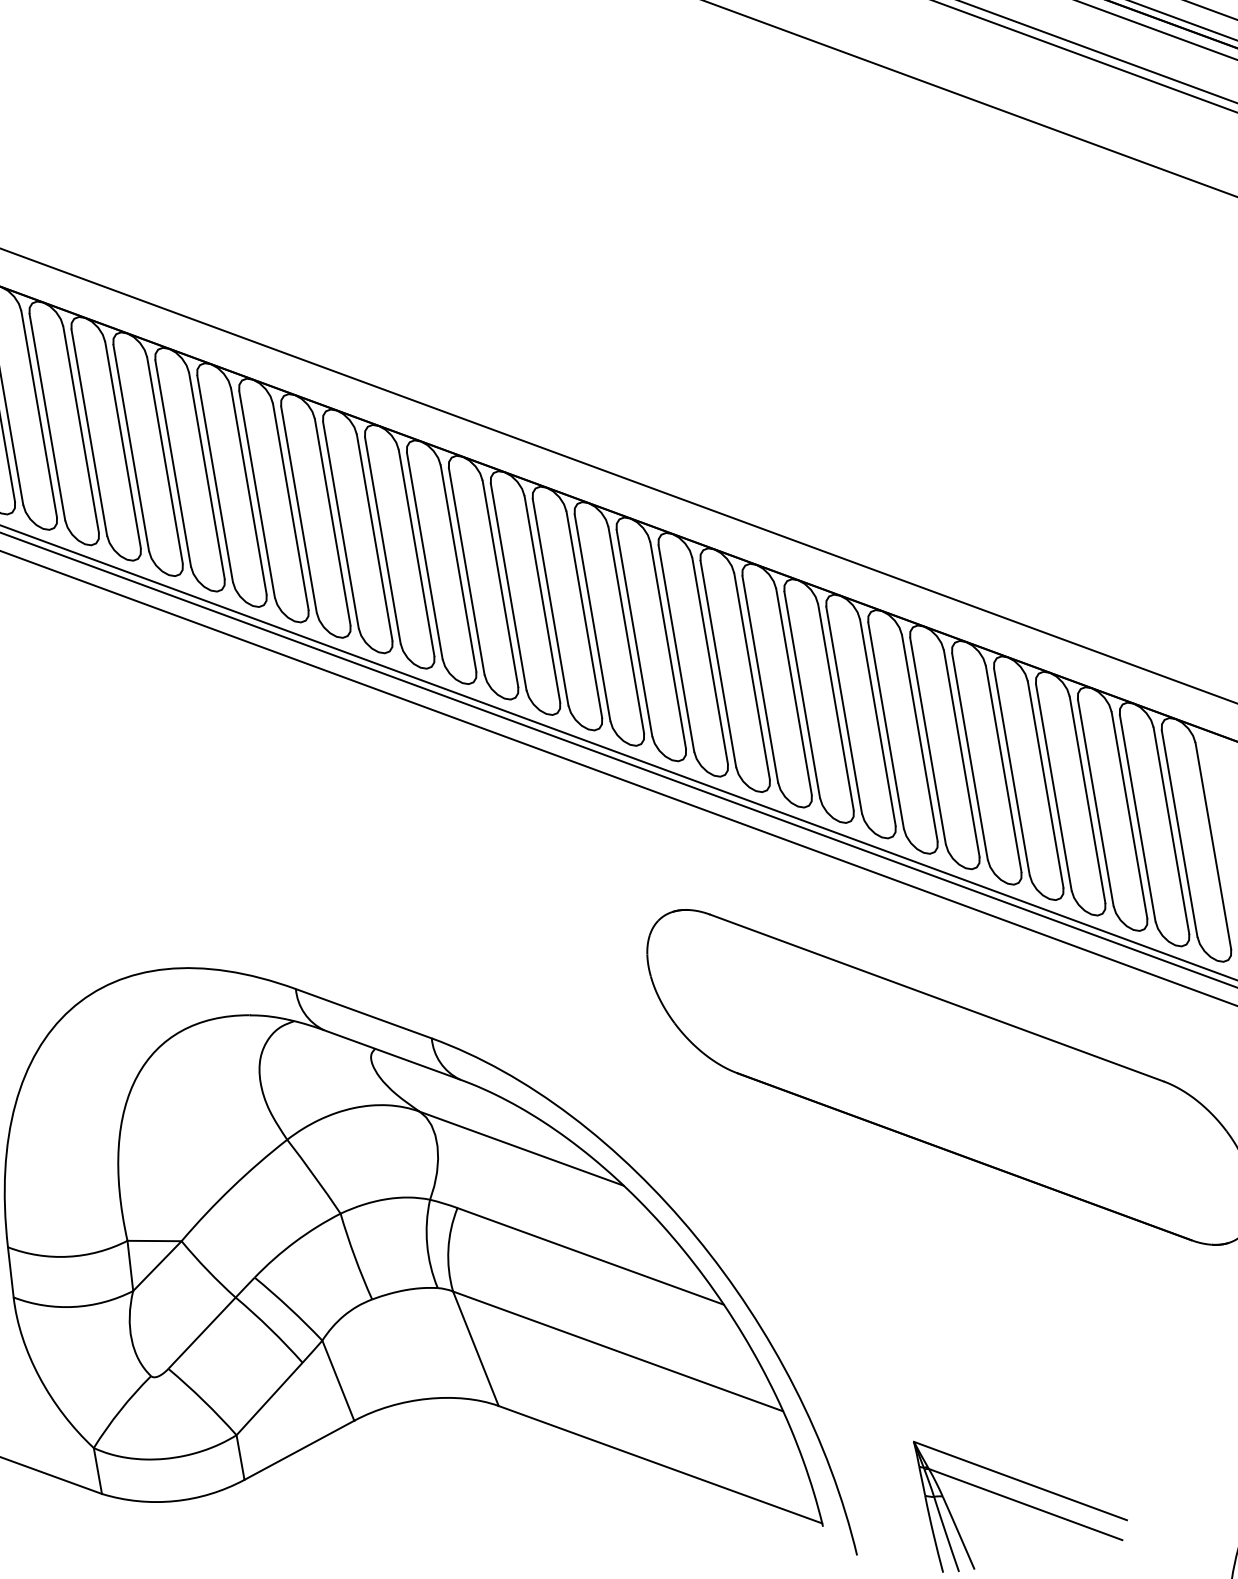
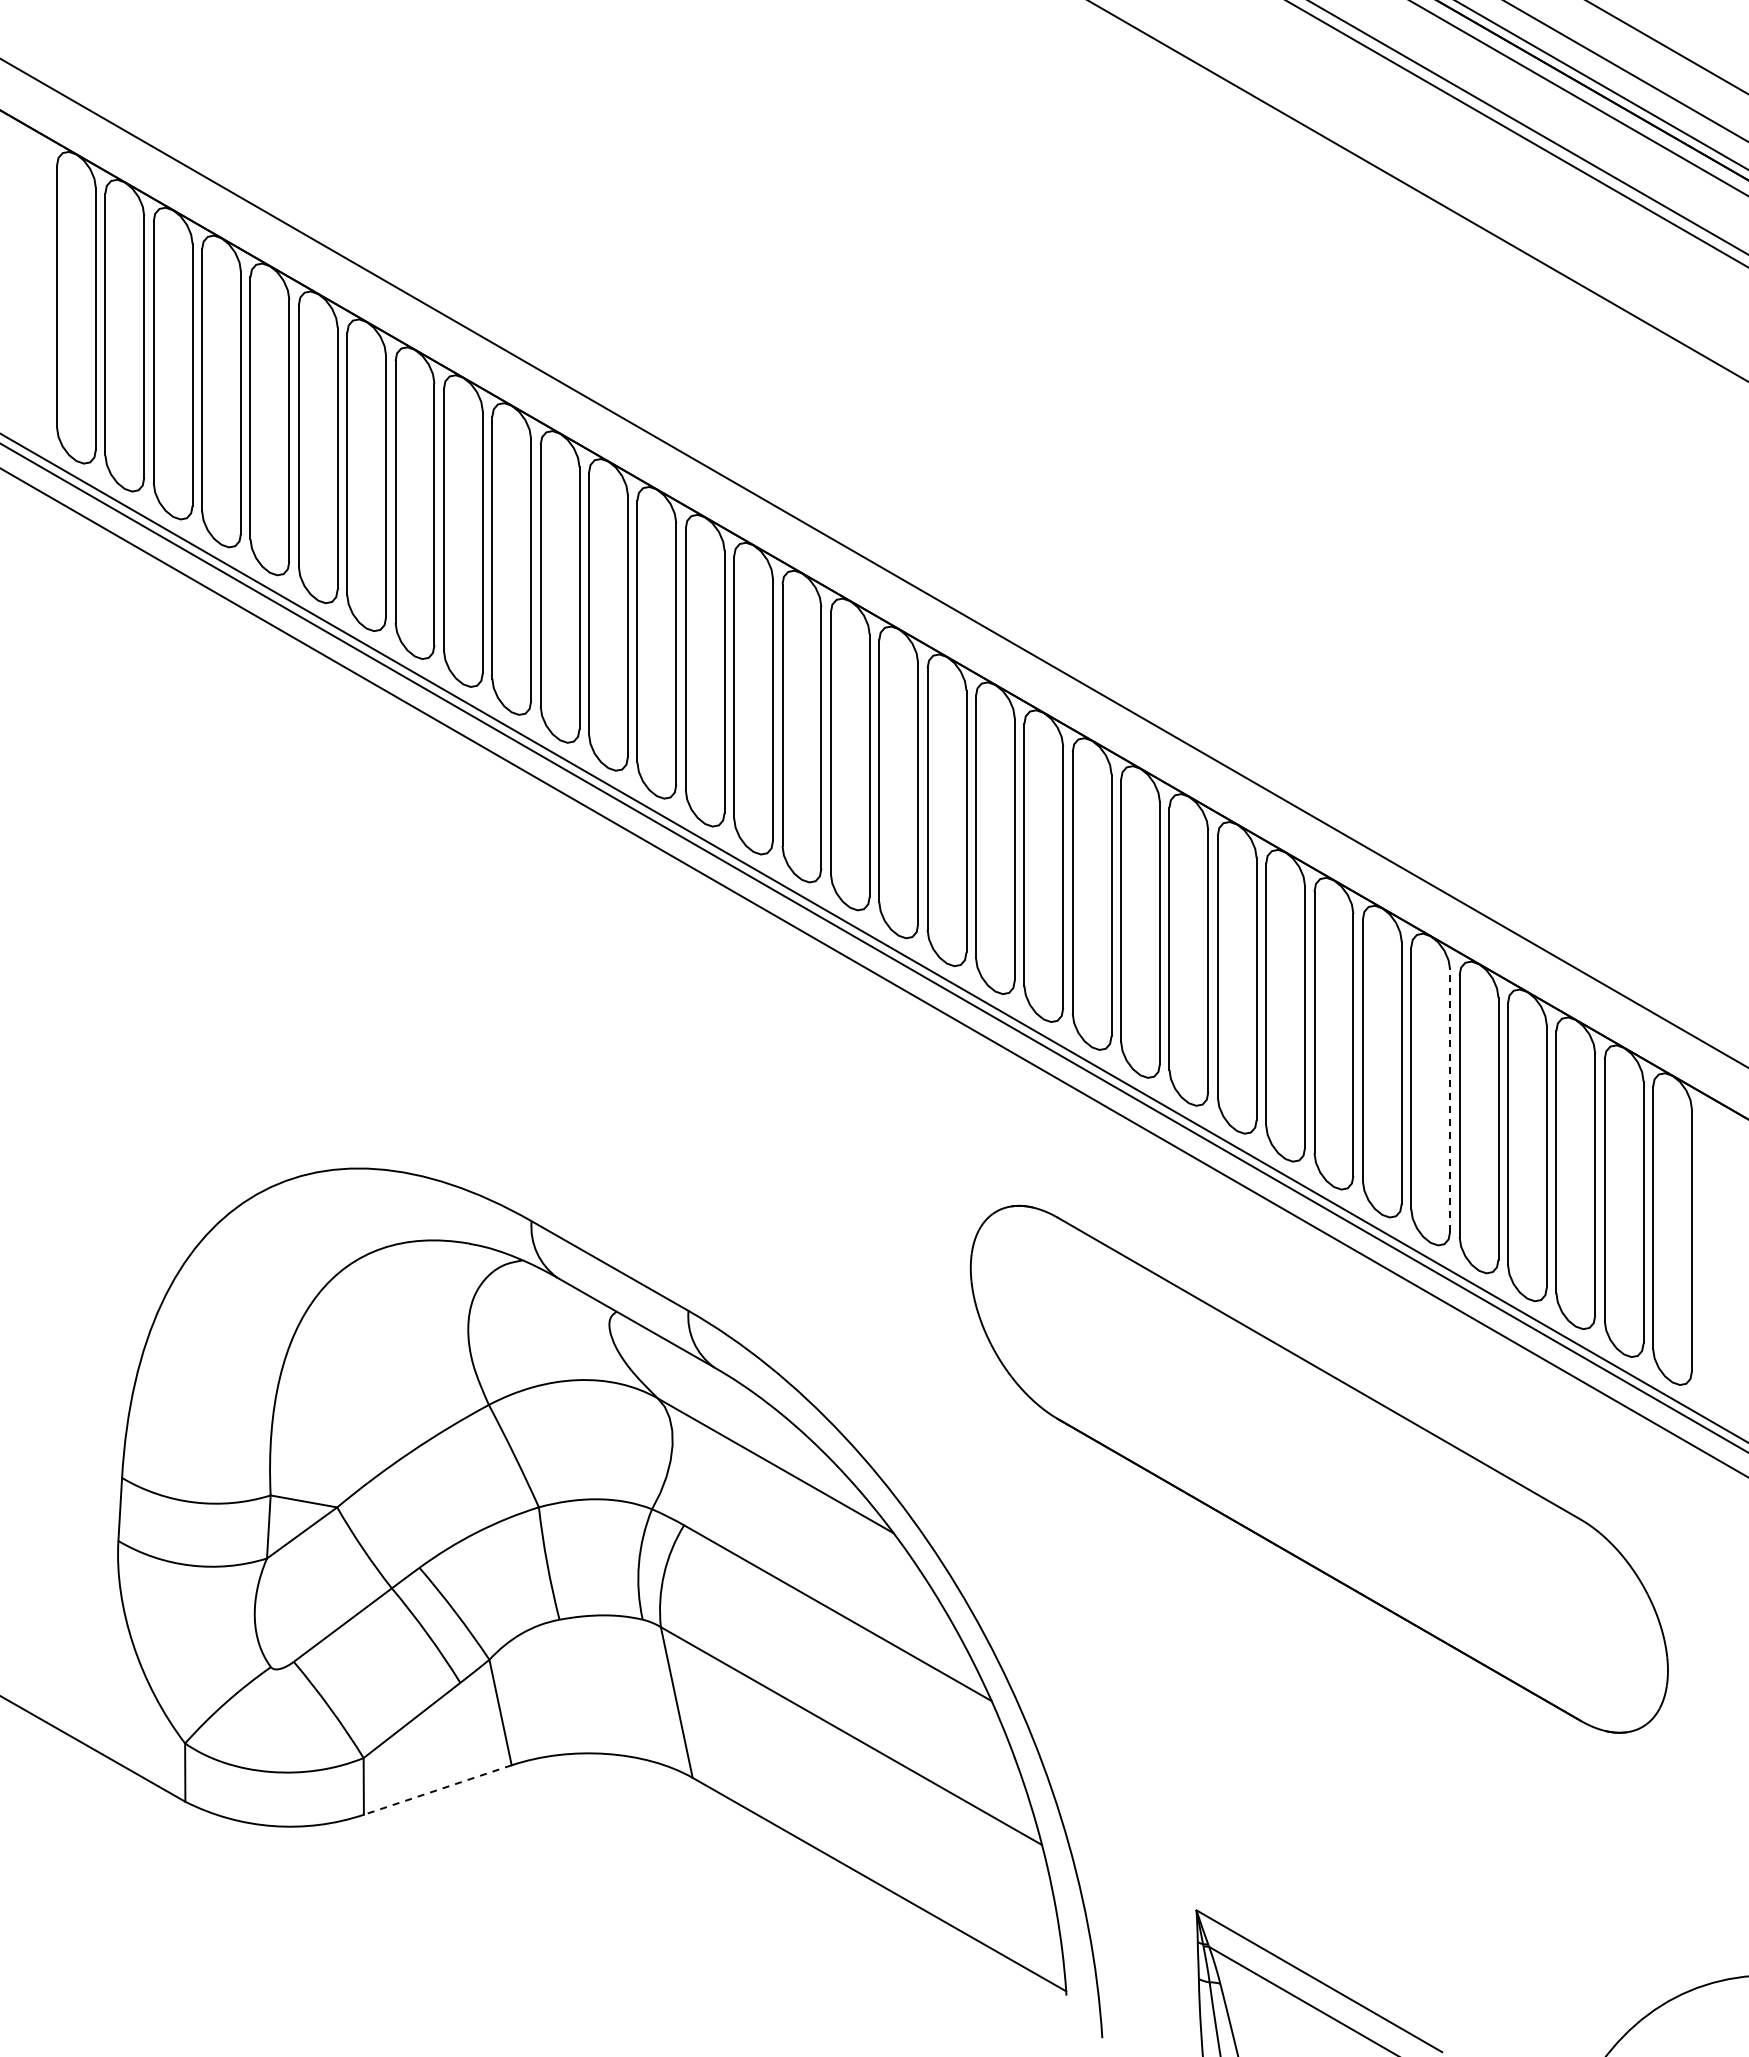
line: (1003, 768) -> (1450, 1100), solid -> dashed
line: (299, 1450) -> (437, 1790), solid -> dashed

